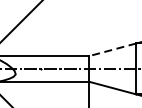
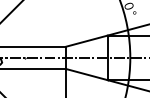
line: (112, 50) -> (86, 41), dashed -> solid

